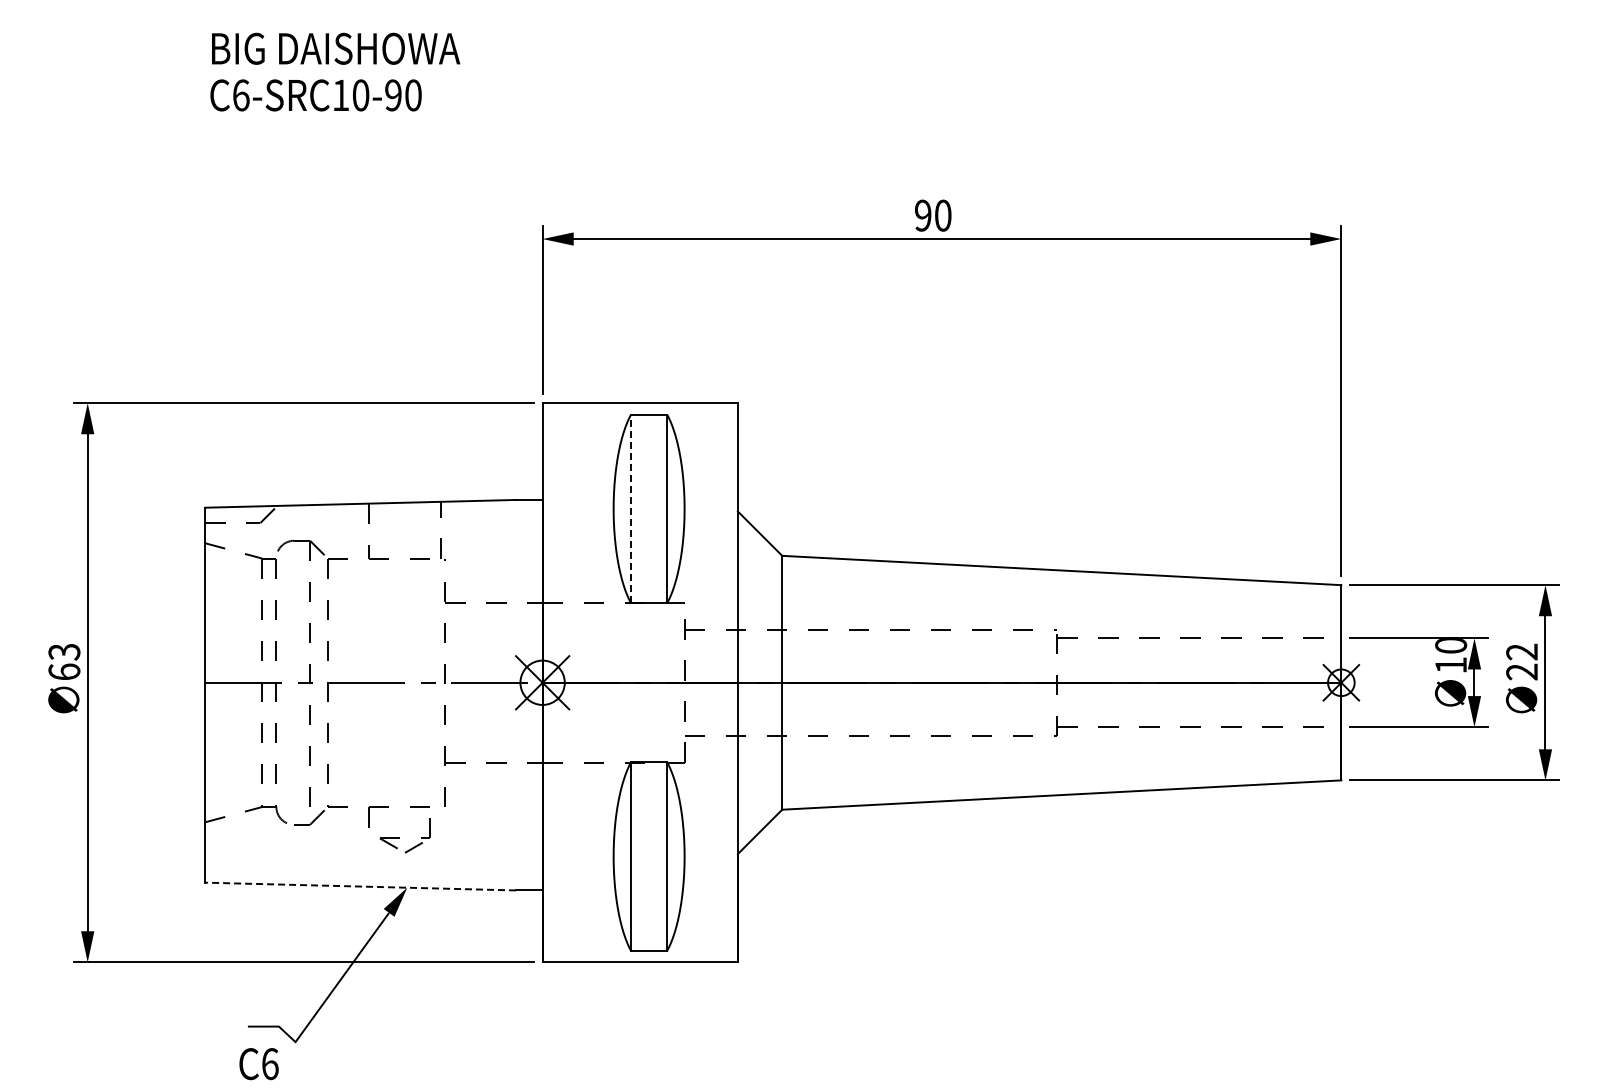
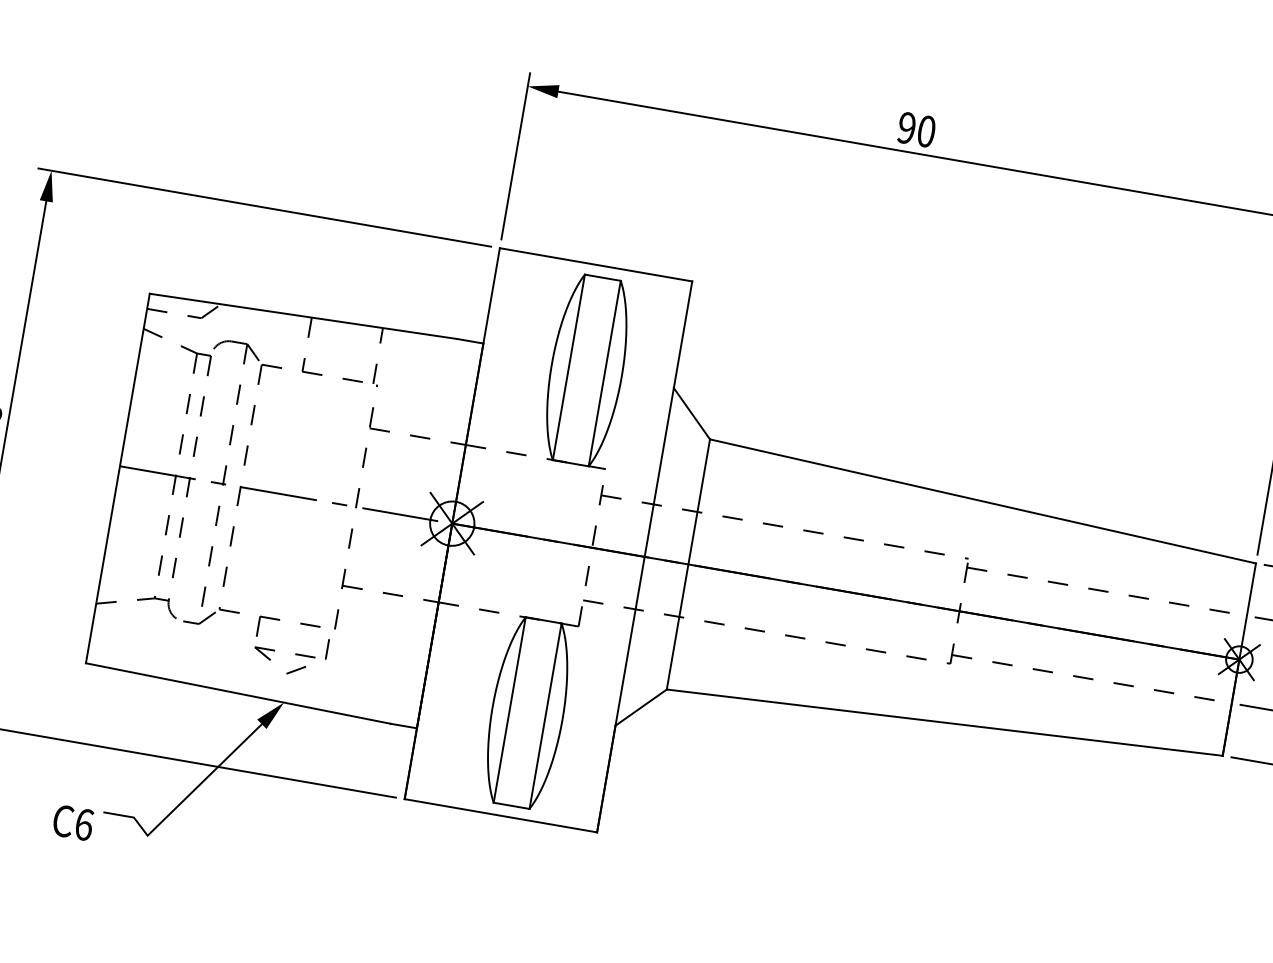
line: (630, 508) -> (568, 366), dashed -> solid
part: (404, 838) -> (289, 653), size x1.43
line: (360, 886) -> (238, 693), dashed -> solid
text: (258, 1064) -> (72, 823), moved

